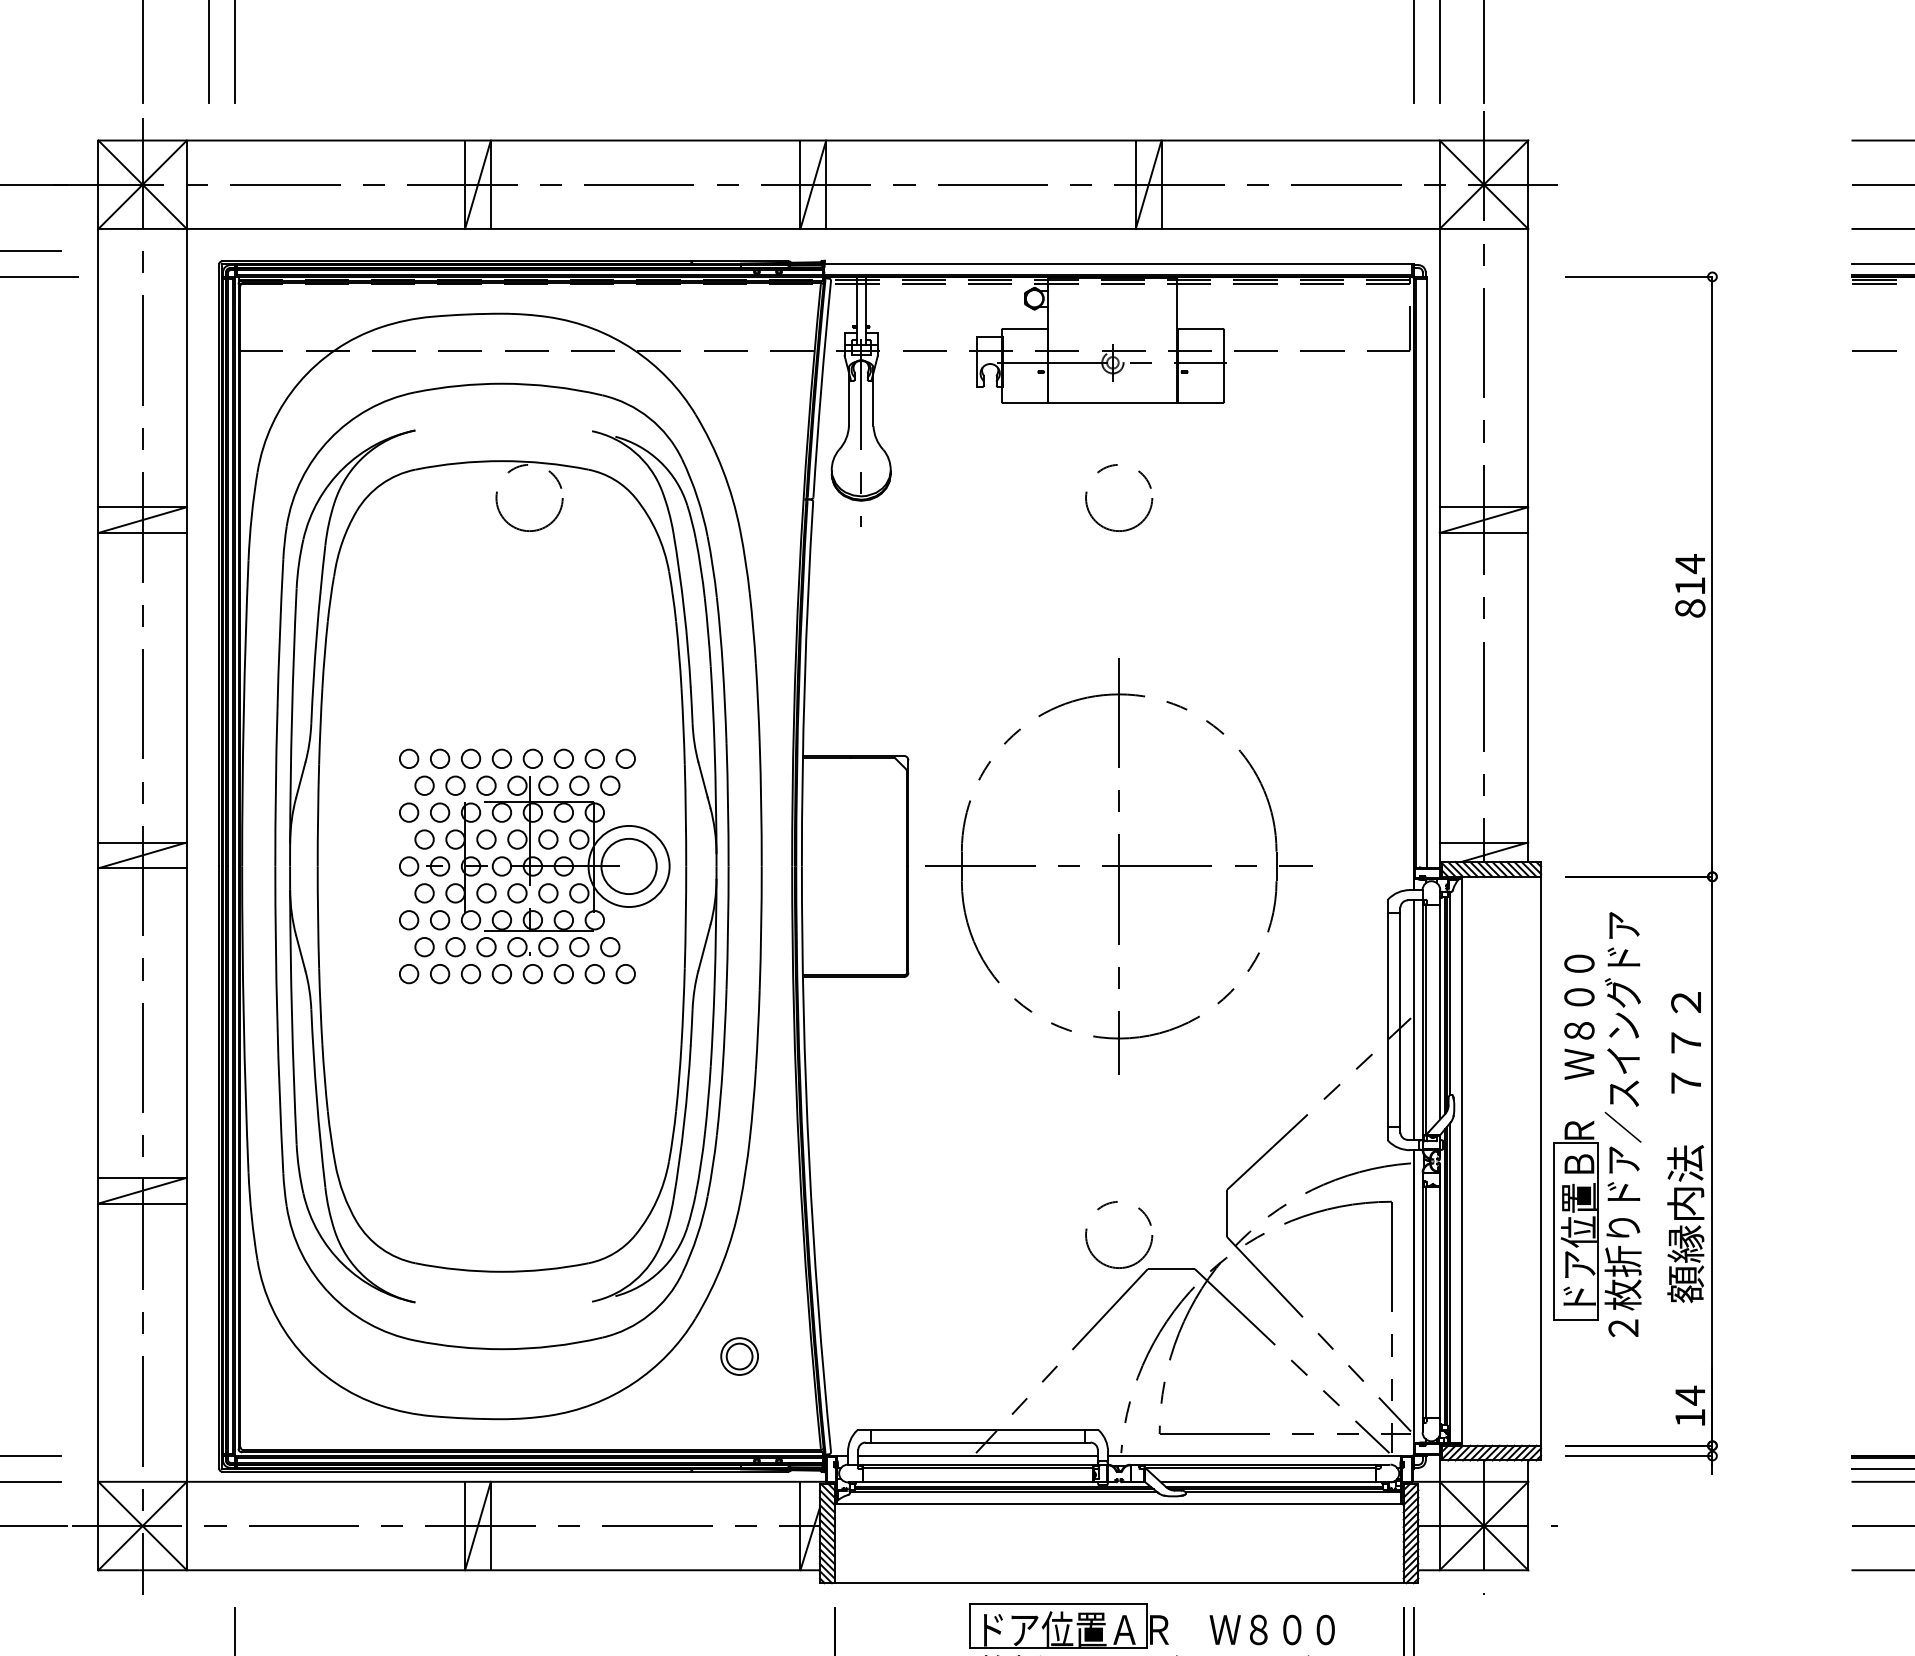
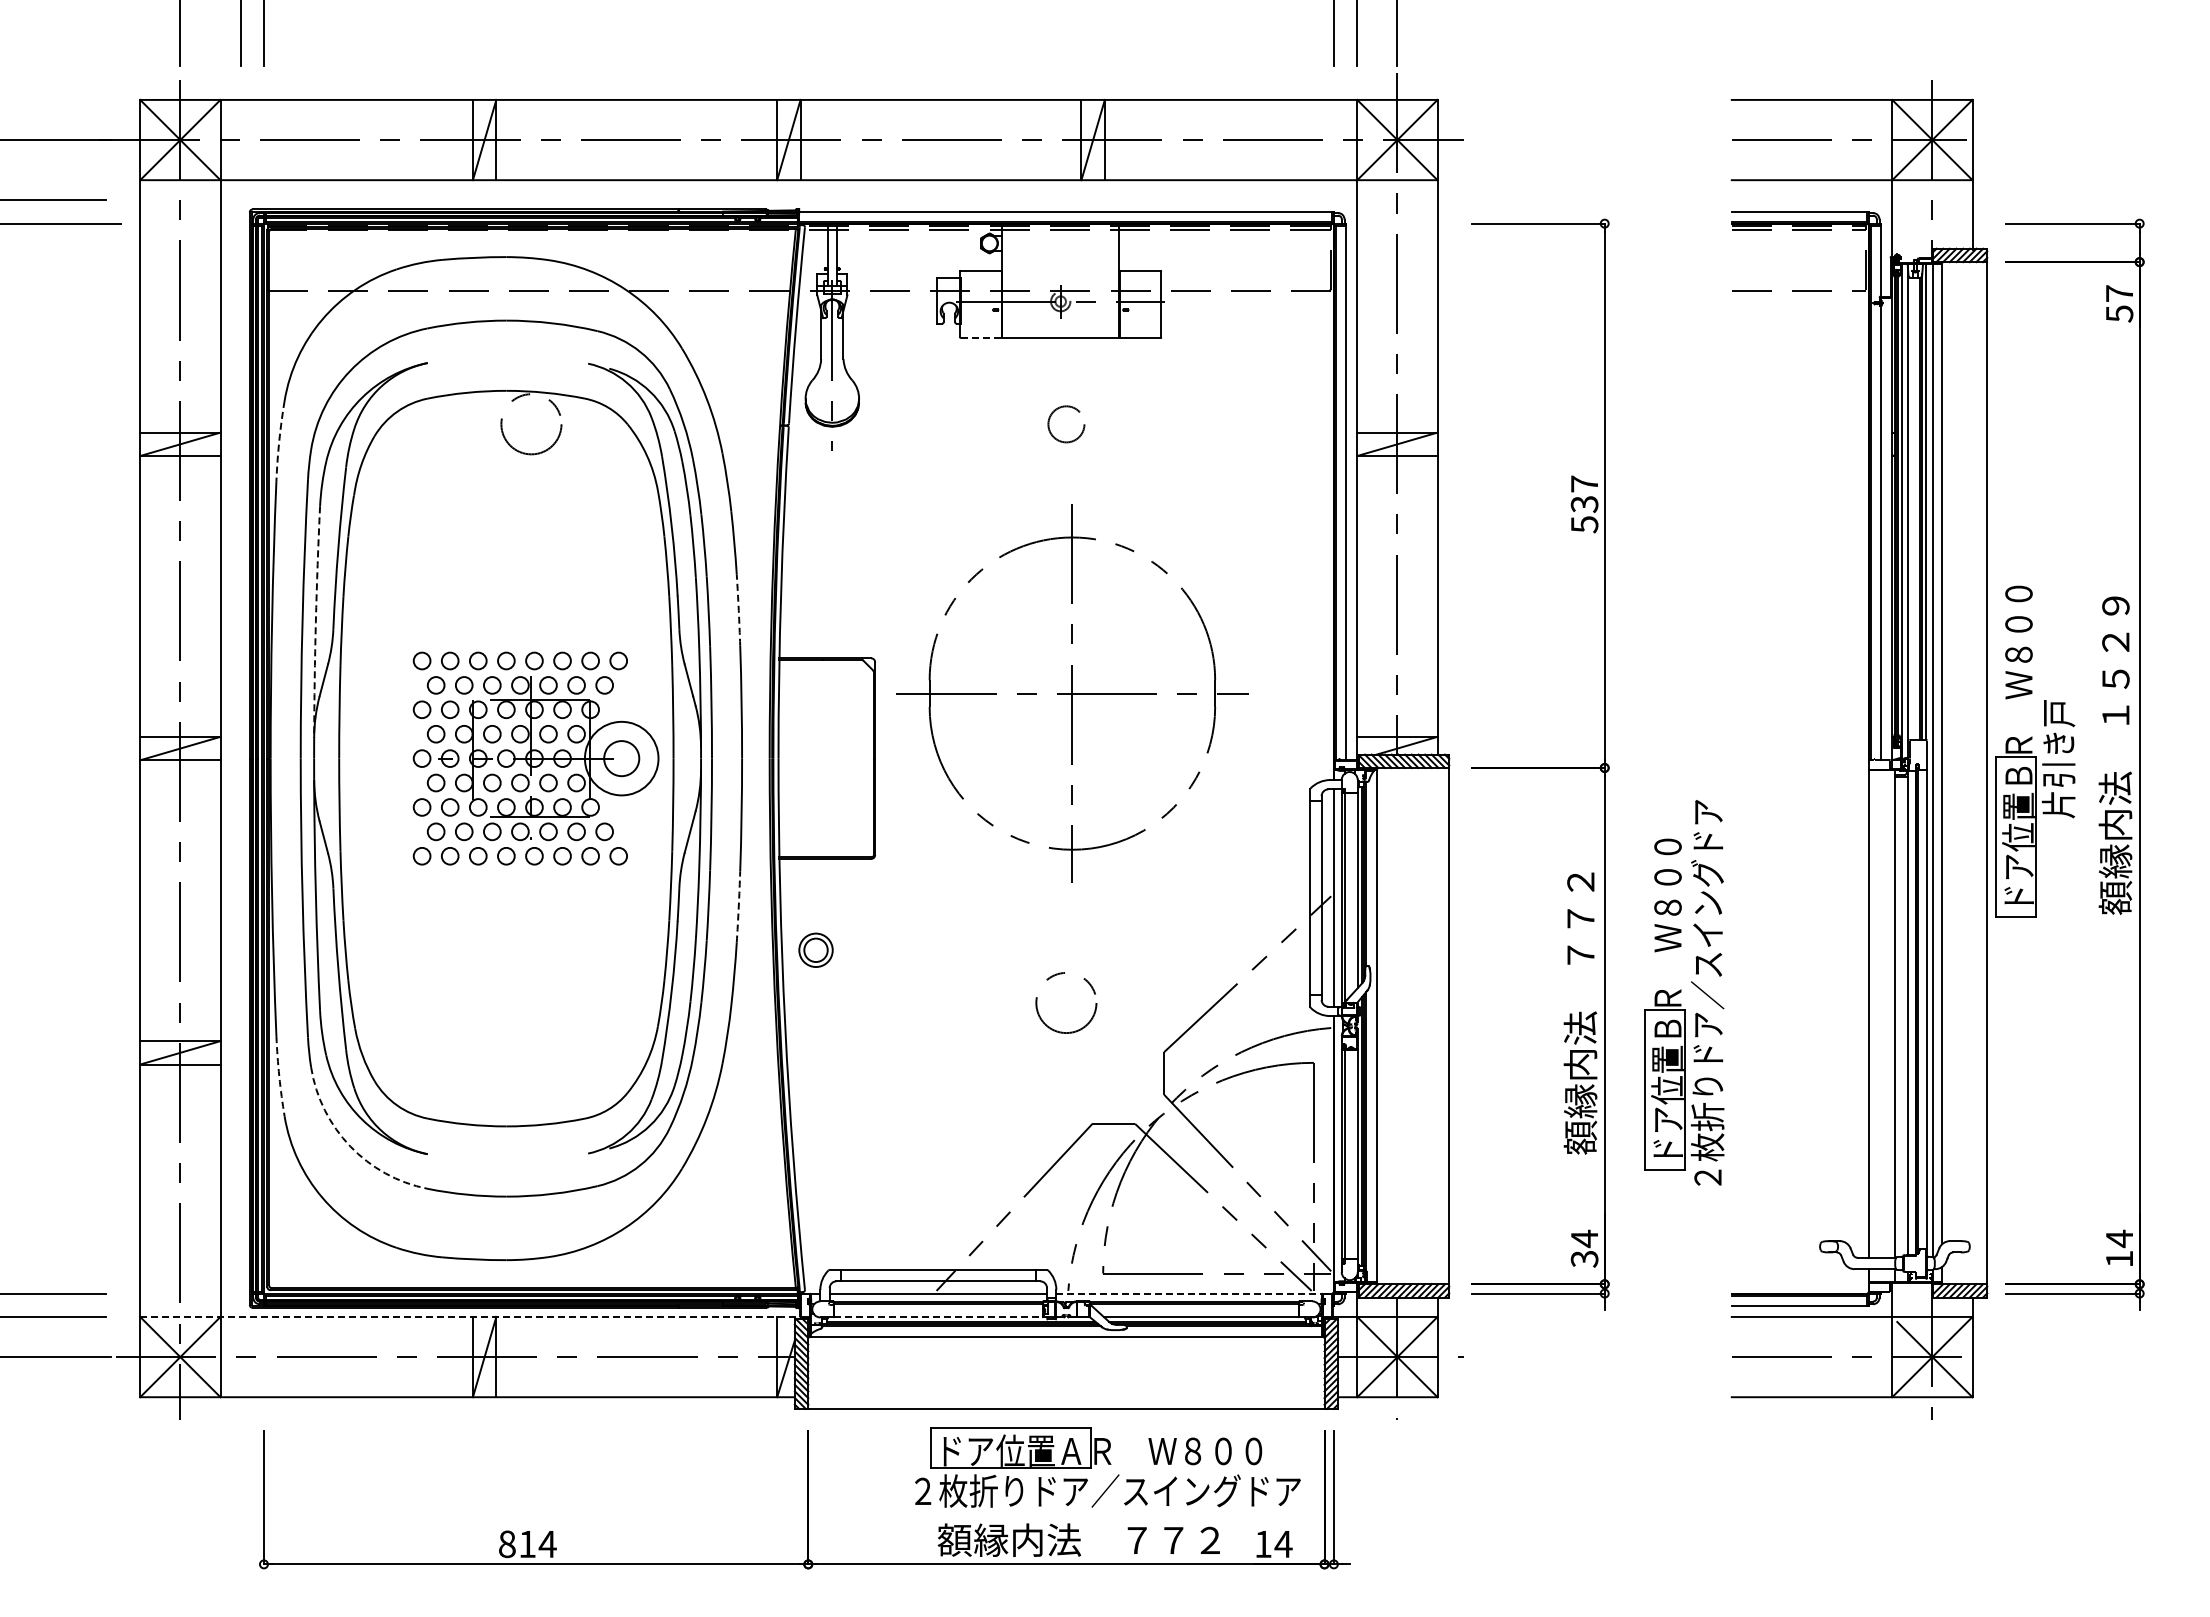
line: (1025, 403) -> (981, 338), solid -> dashed
circle: (1119, 498) -> (1066, 424), size x0.6
arc: (251, 515) -> (279, 440), solid -> dashed
text: (1690, 586) -> (1584, 504), 814 -> 537
arc: (757, 703) -> (738, 610), solid -> dashed
arc: (291, 716) -> (315, 622), solid -> dashed
circle: (628, 866) -> (621, 758), size x0.7
part: (1119, 866) -> (1072, 693), moved
arc: (757, 1030) -> (738, 907), solid -> dashed
part: (1597, 1124) -> (1684, 992), moved
arc: (251, 1216) -> (279, 1076), solid -> dashed
circle: (1119, 1234) -> (1066, 1002), moved
arc: (330, 1293) -> (350, 1146), solid -> dashed
part: (739, 1355) -> (815, 949), moved
text: (1690, 1418) -> (1584, 1259), 14 -> 34
line: (1254, 1455) -> (1189, 1293), solid -> dashed
line: (462, 1481) -> (470, 1316), solid -> dashed
line: (989, 1482) -> (948, 1317), solid -> dashed

